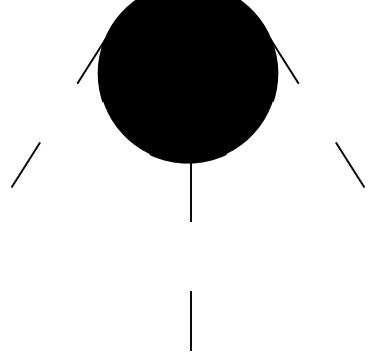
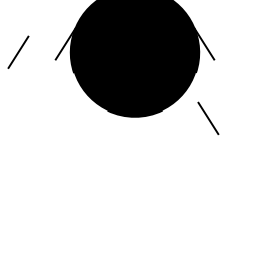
line: (25, 164) -> (18, 52), moved
line: (349, 164) -> (207, 118), moved
line: (190, 191) -> (136, 137), removed
line: (190, 320) -> (136, 230), removed

